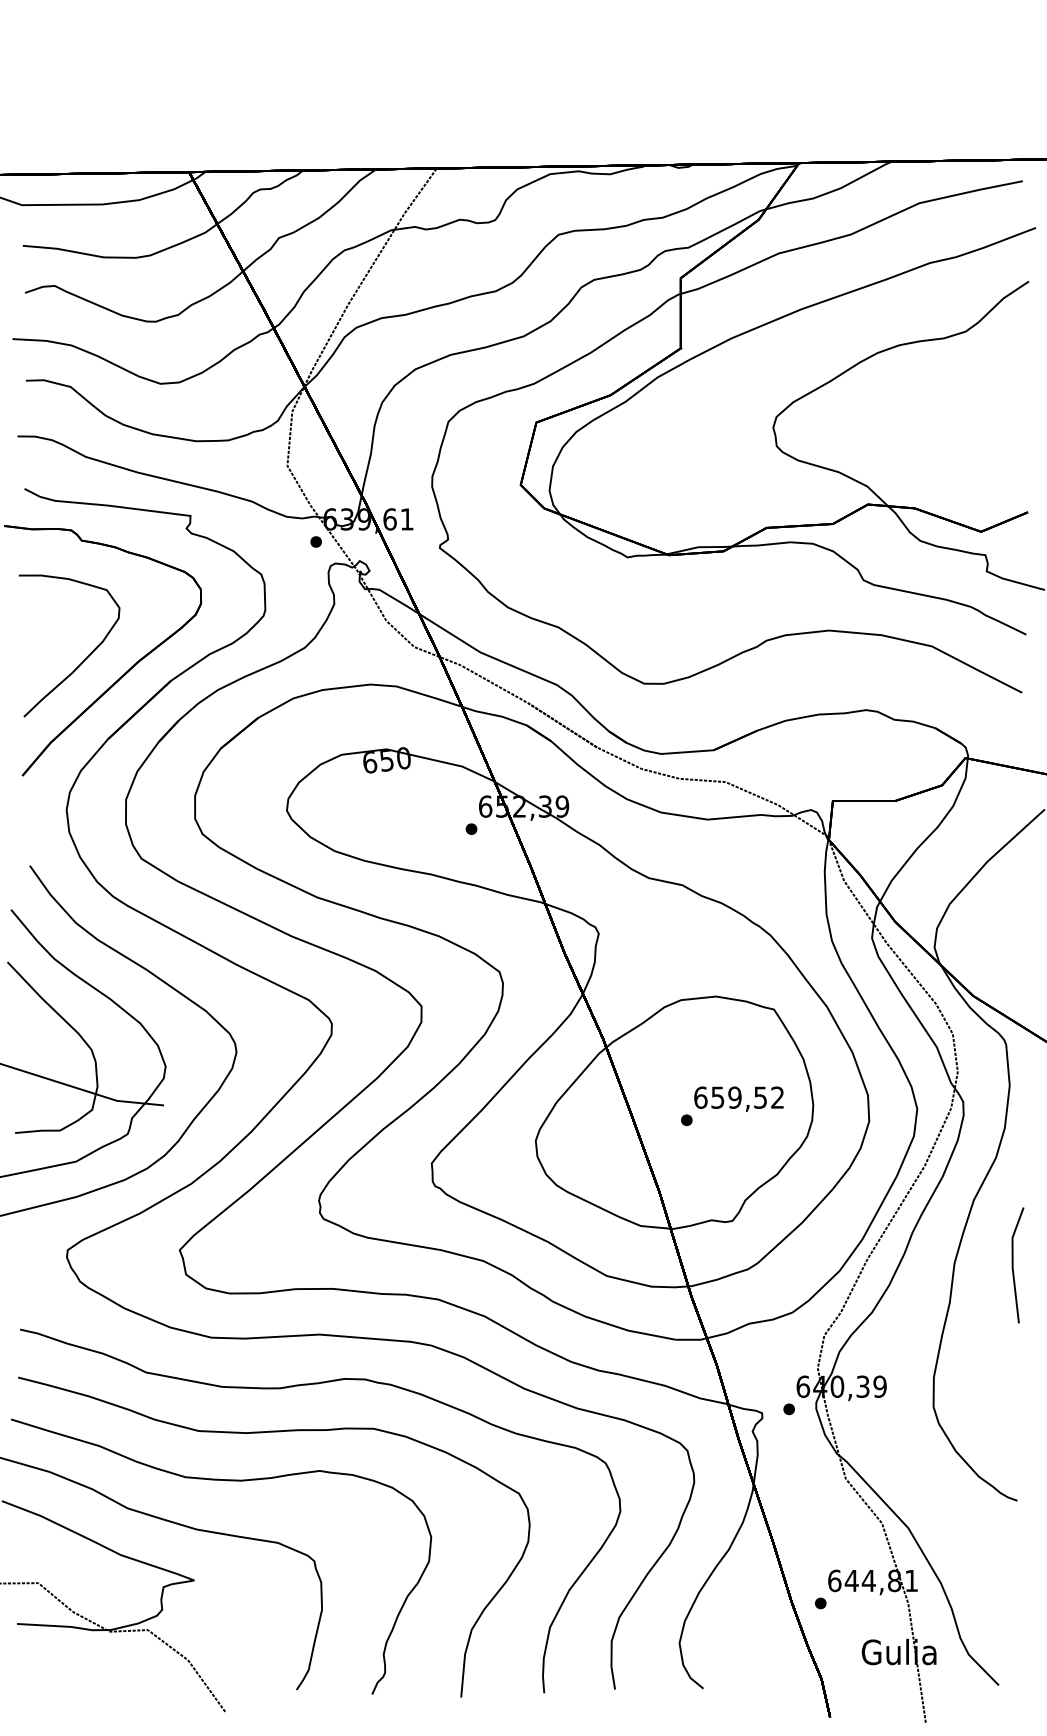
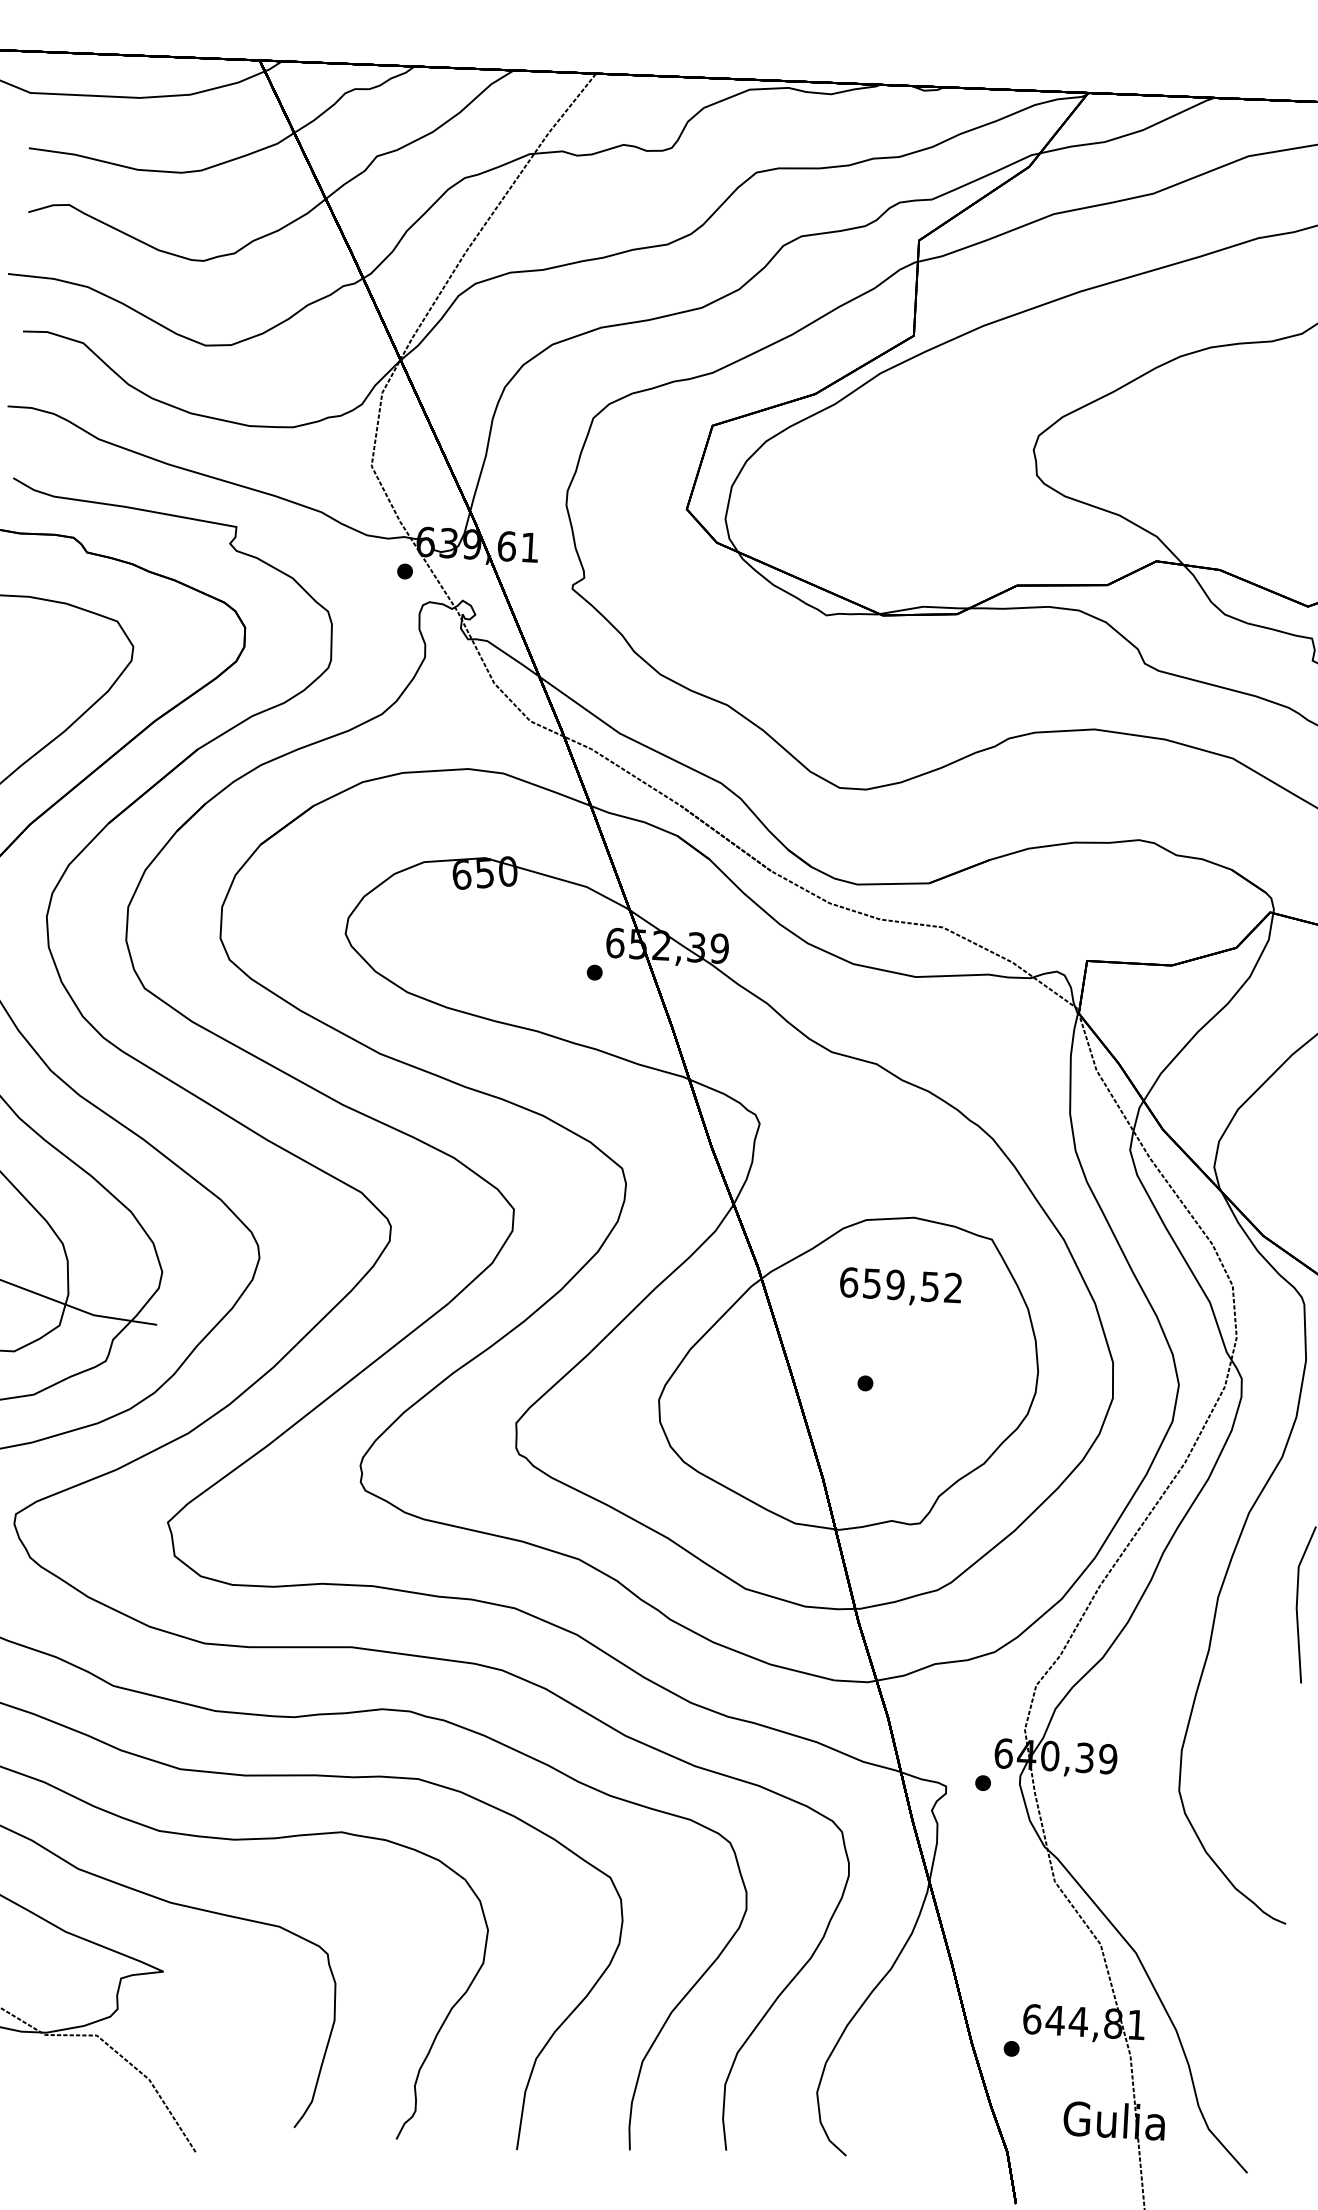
text: (738, 1098) -> (900, 1286), moved

